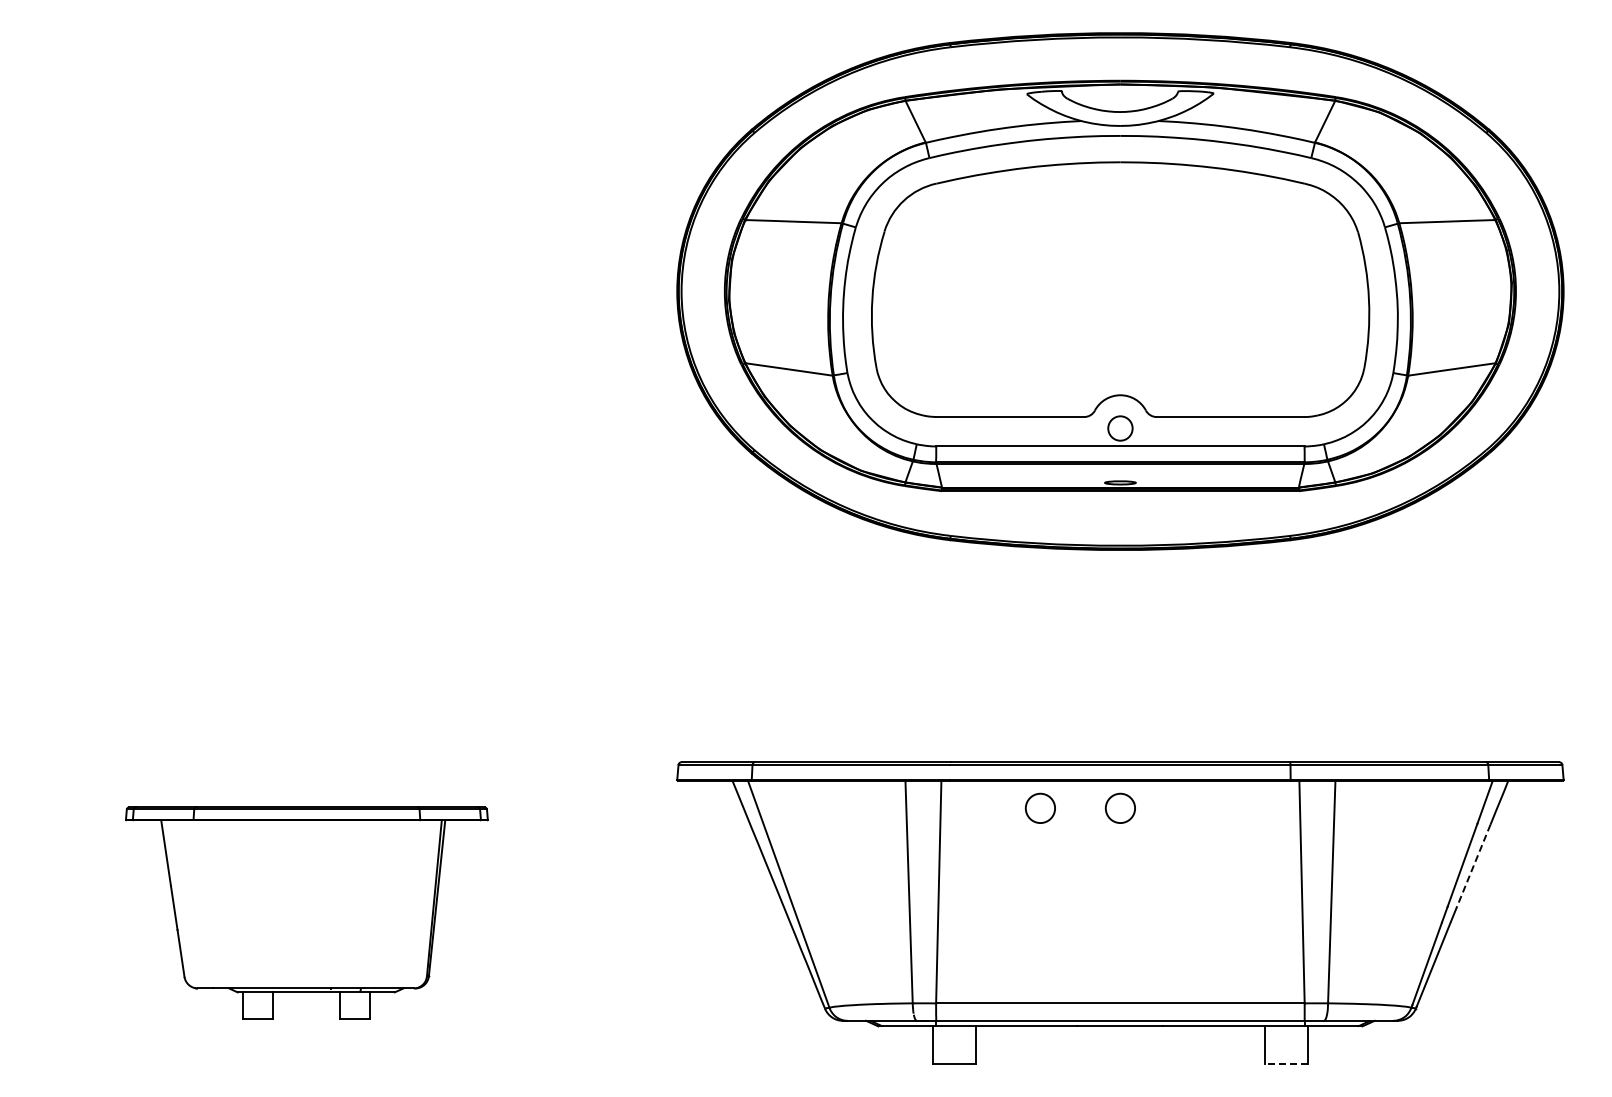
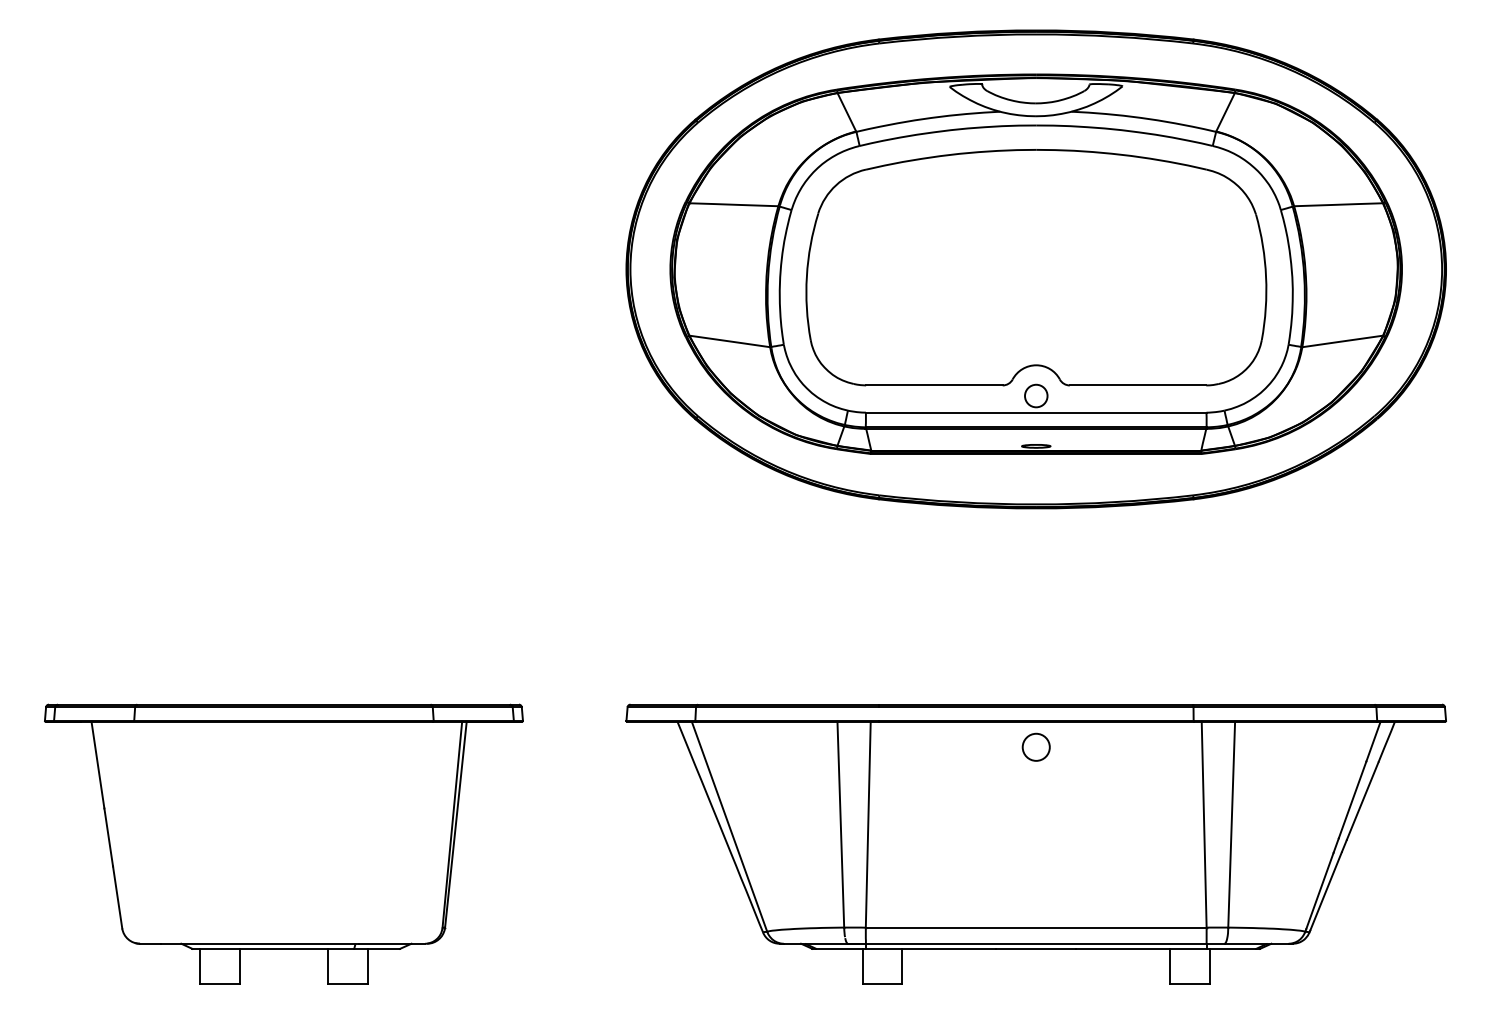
circle: (1039, 807) -> (961, 746), removed
line: (1473, 867) -> (1362, 801), dashed -> solid
part: (306, 912) -> (283, 843), size x1.43
line: (1286, 1063) -> (1189, 983), dashed -> solid

